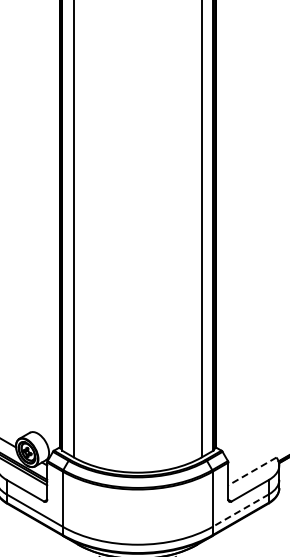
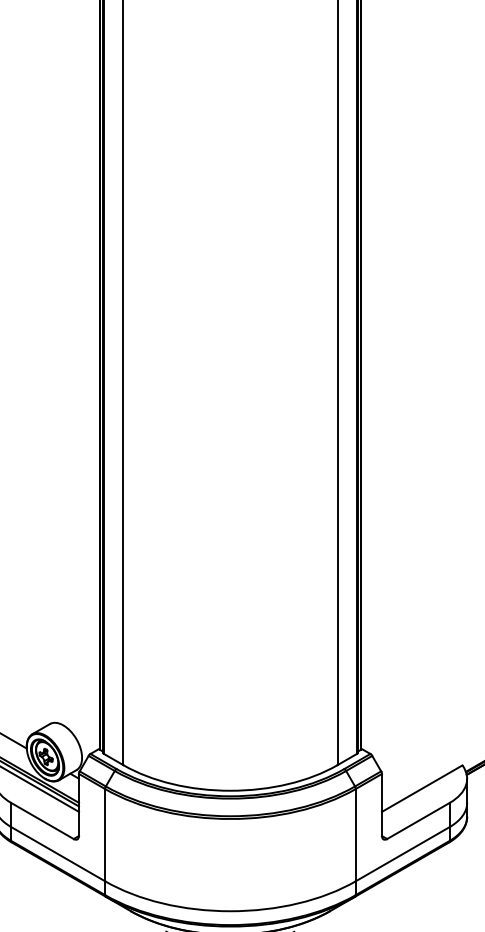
line: (252, 471) -> (422, 788), dashed -> solid
line: (240, 510) -> (402, 853), dashed -> solid

